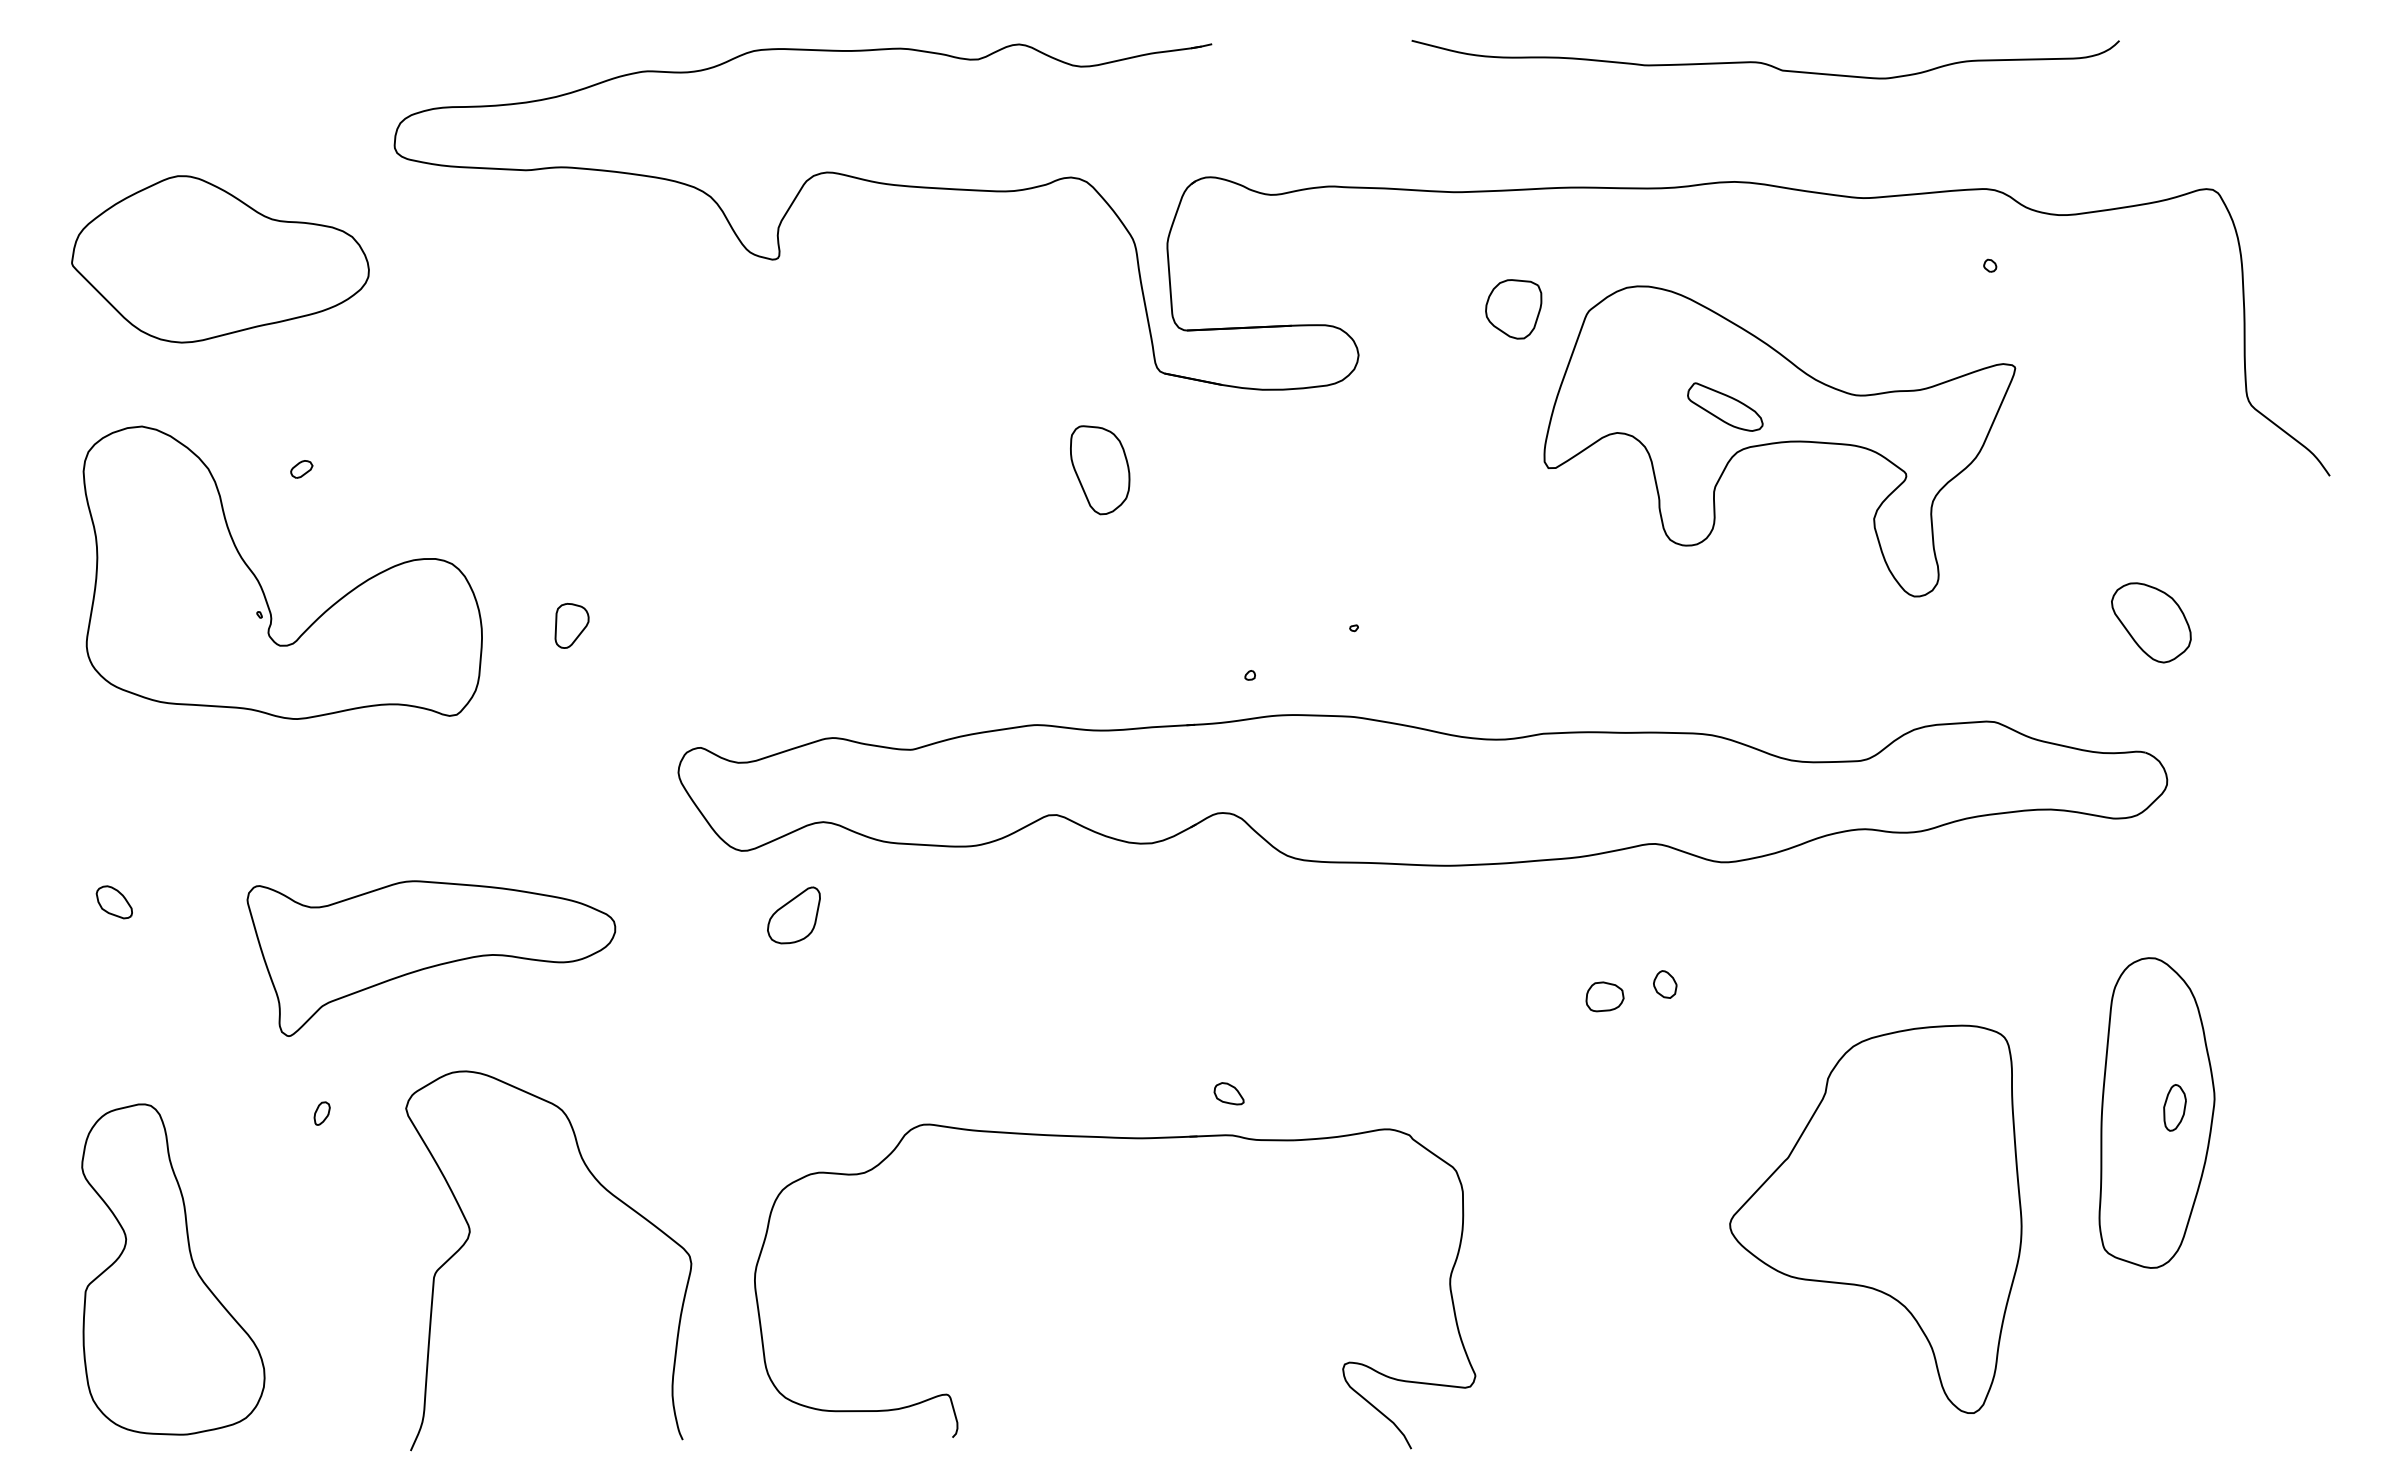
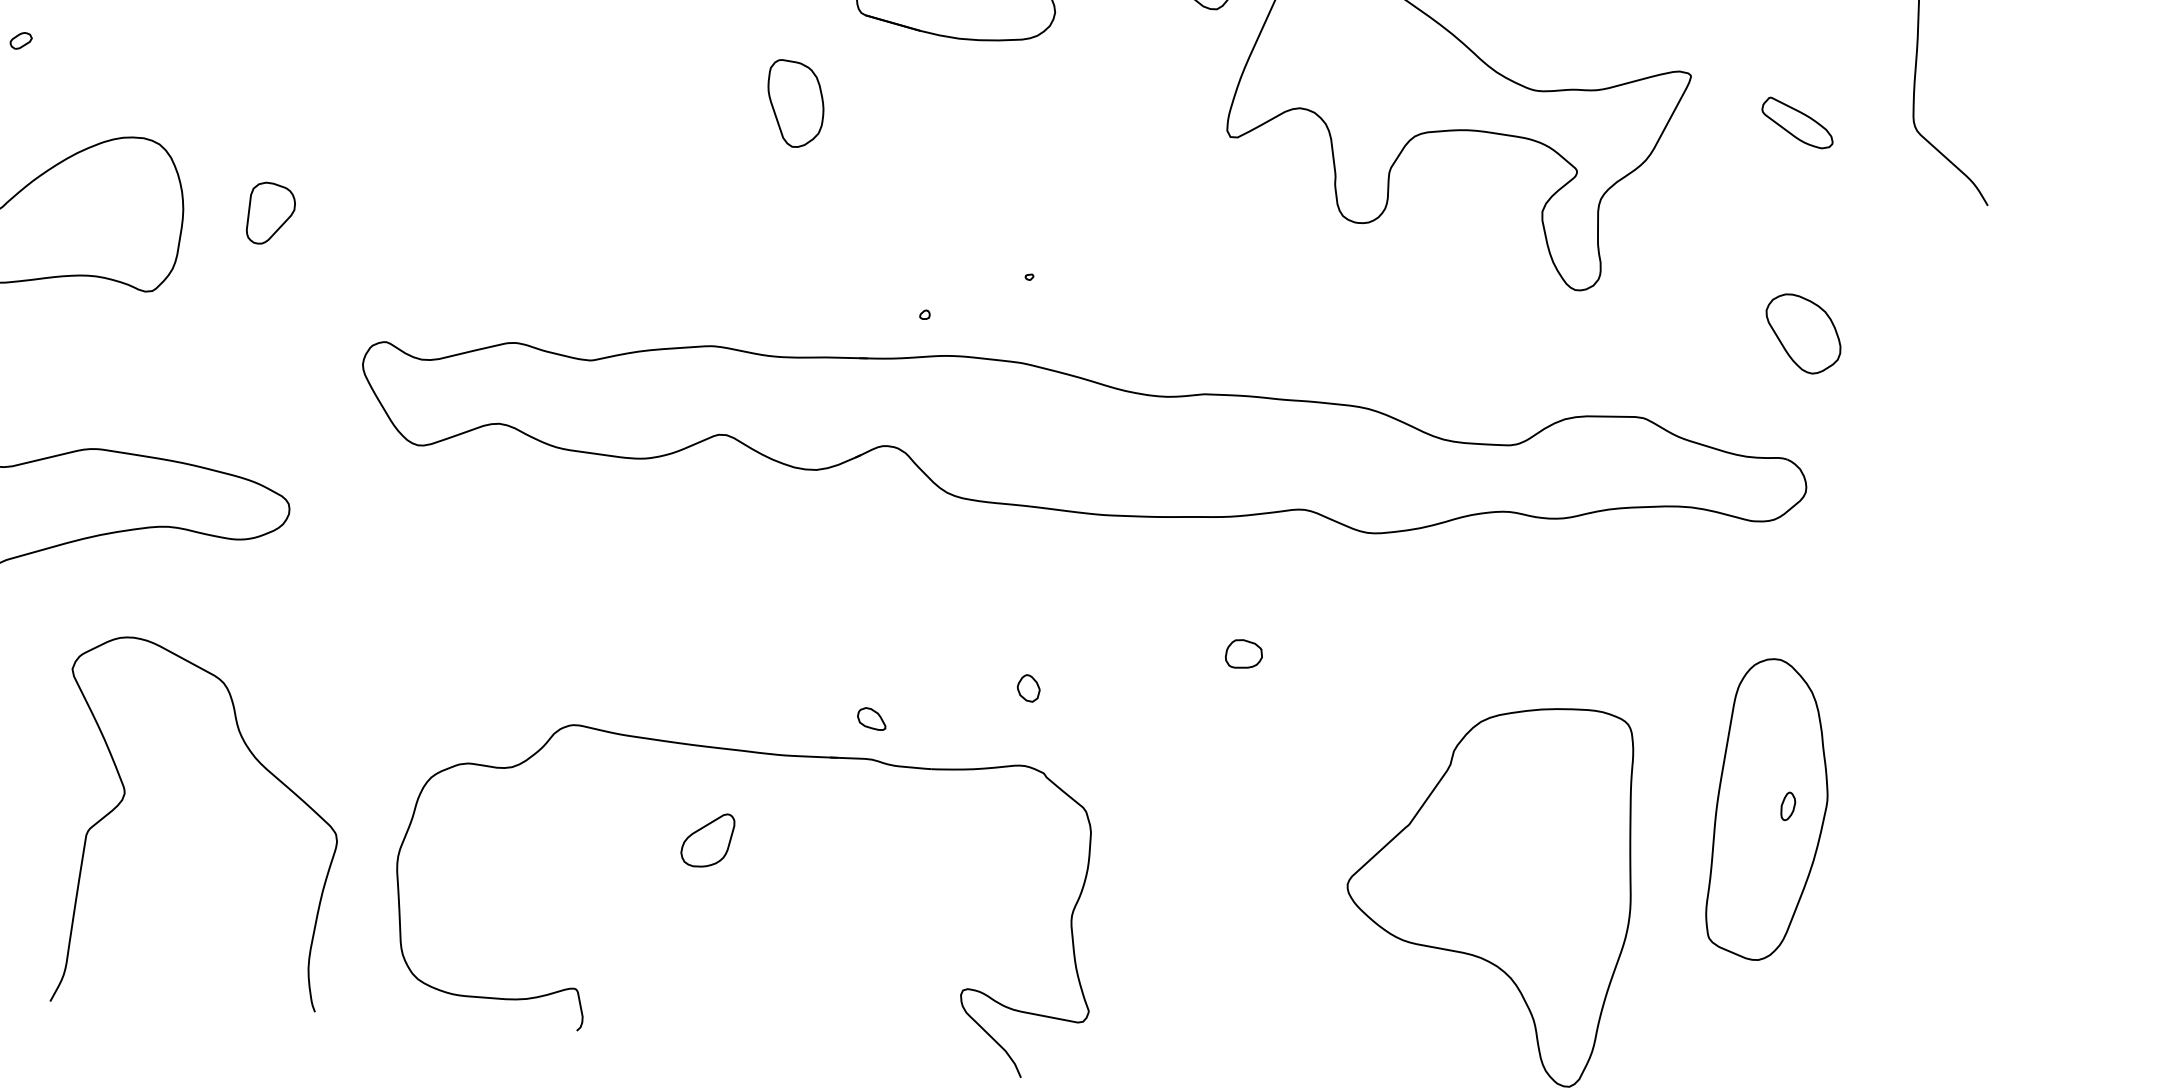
part: (1725, 406) -> (1797, 122), moved
part: (571, 625) -> (270, 213), size x1.43
part: (793, 915) -> (707, 840), moved
part: (1665, 984) -> (1029, 688), moved
part: (2174, 1107) -> (1787, 806), size x0.62

